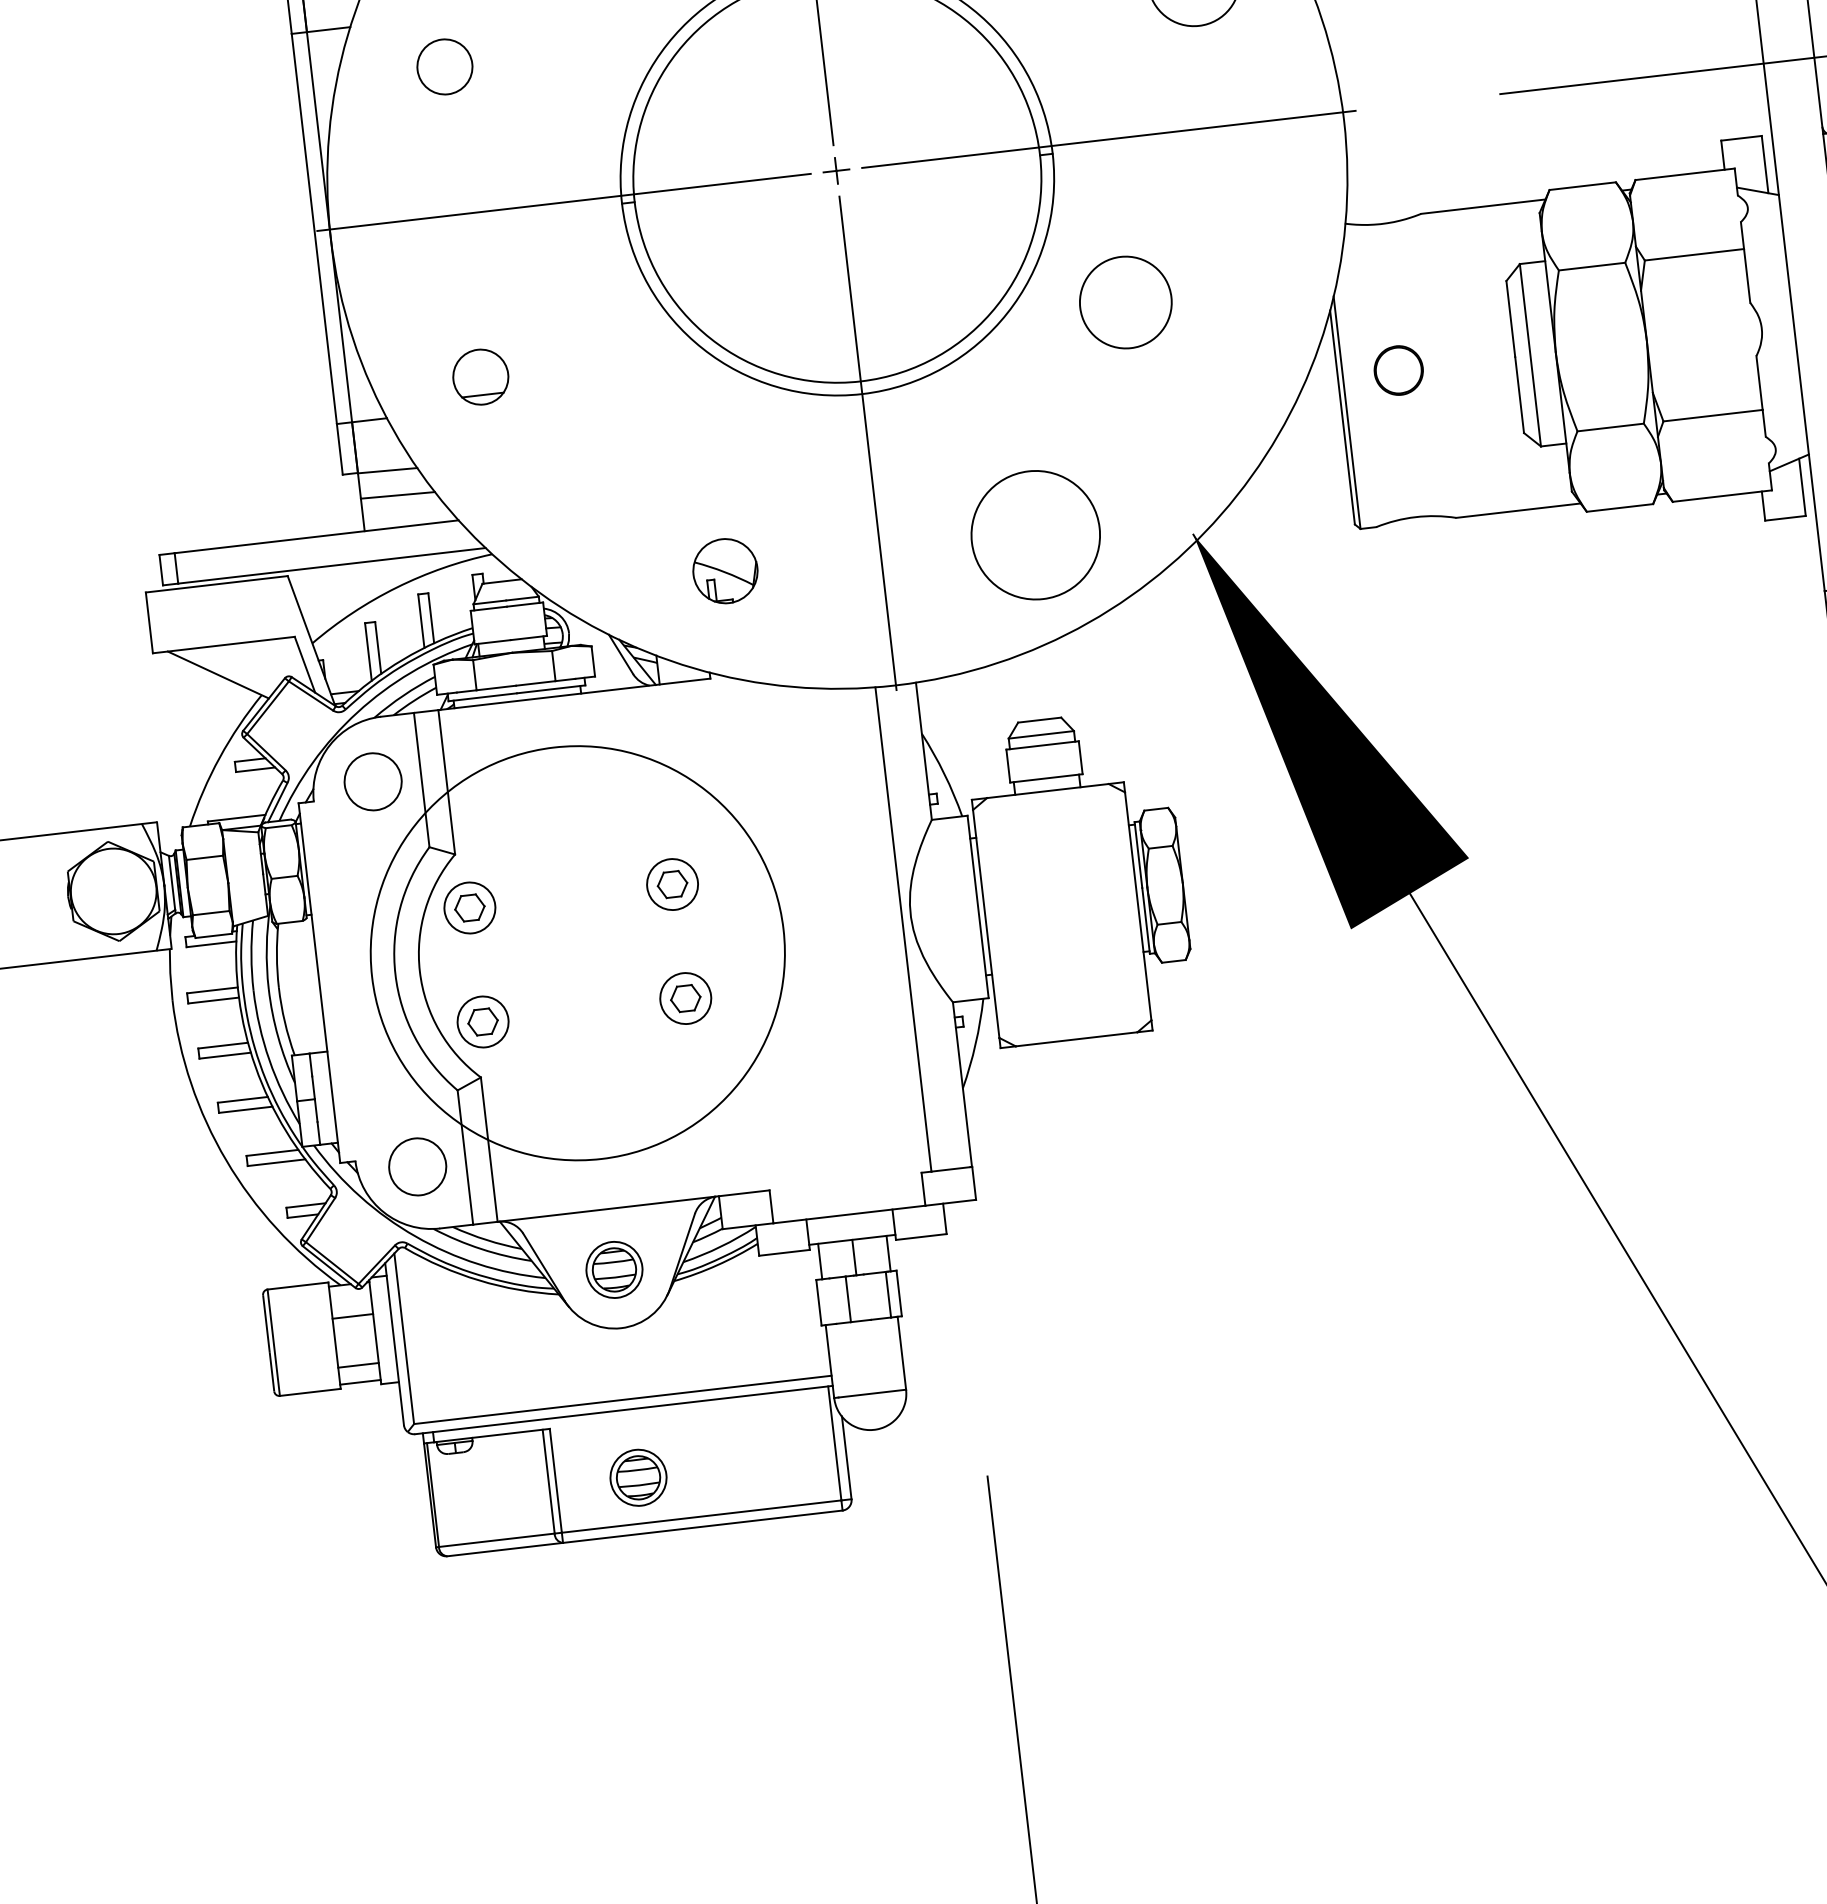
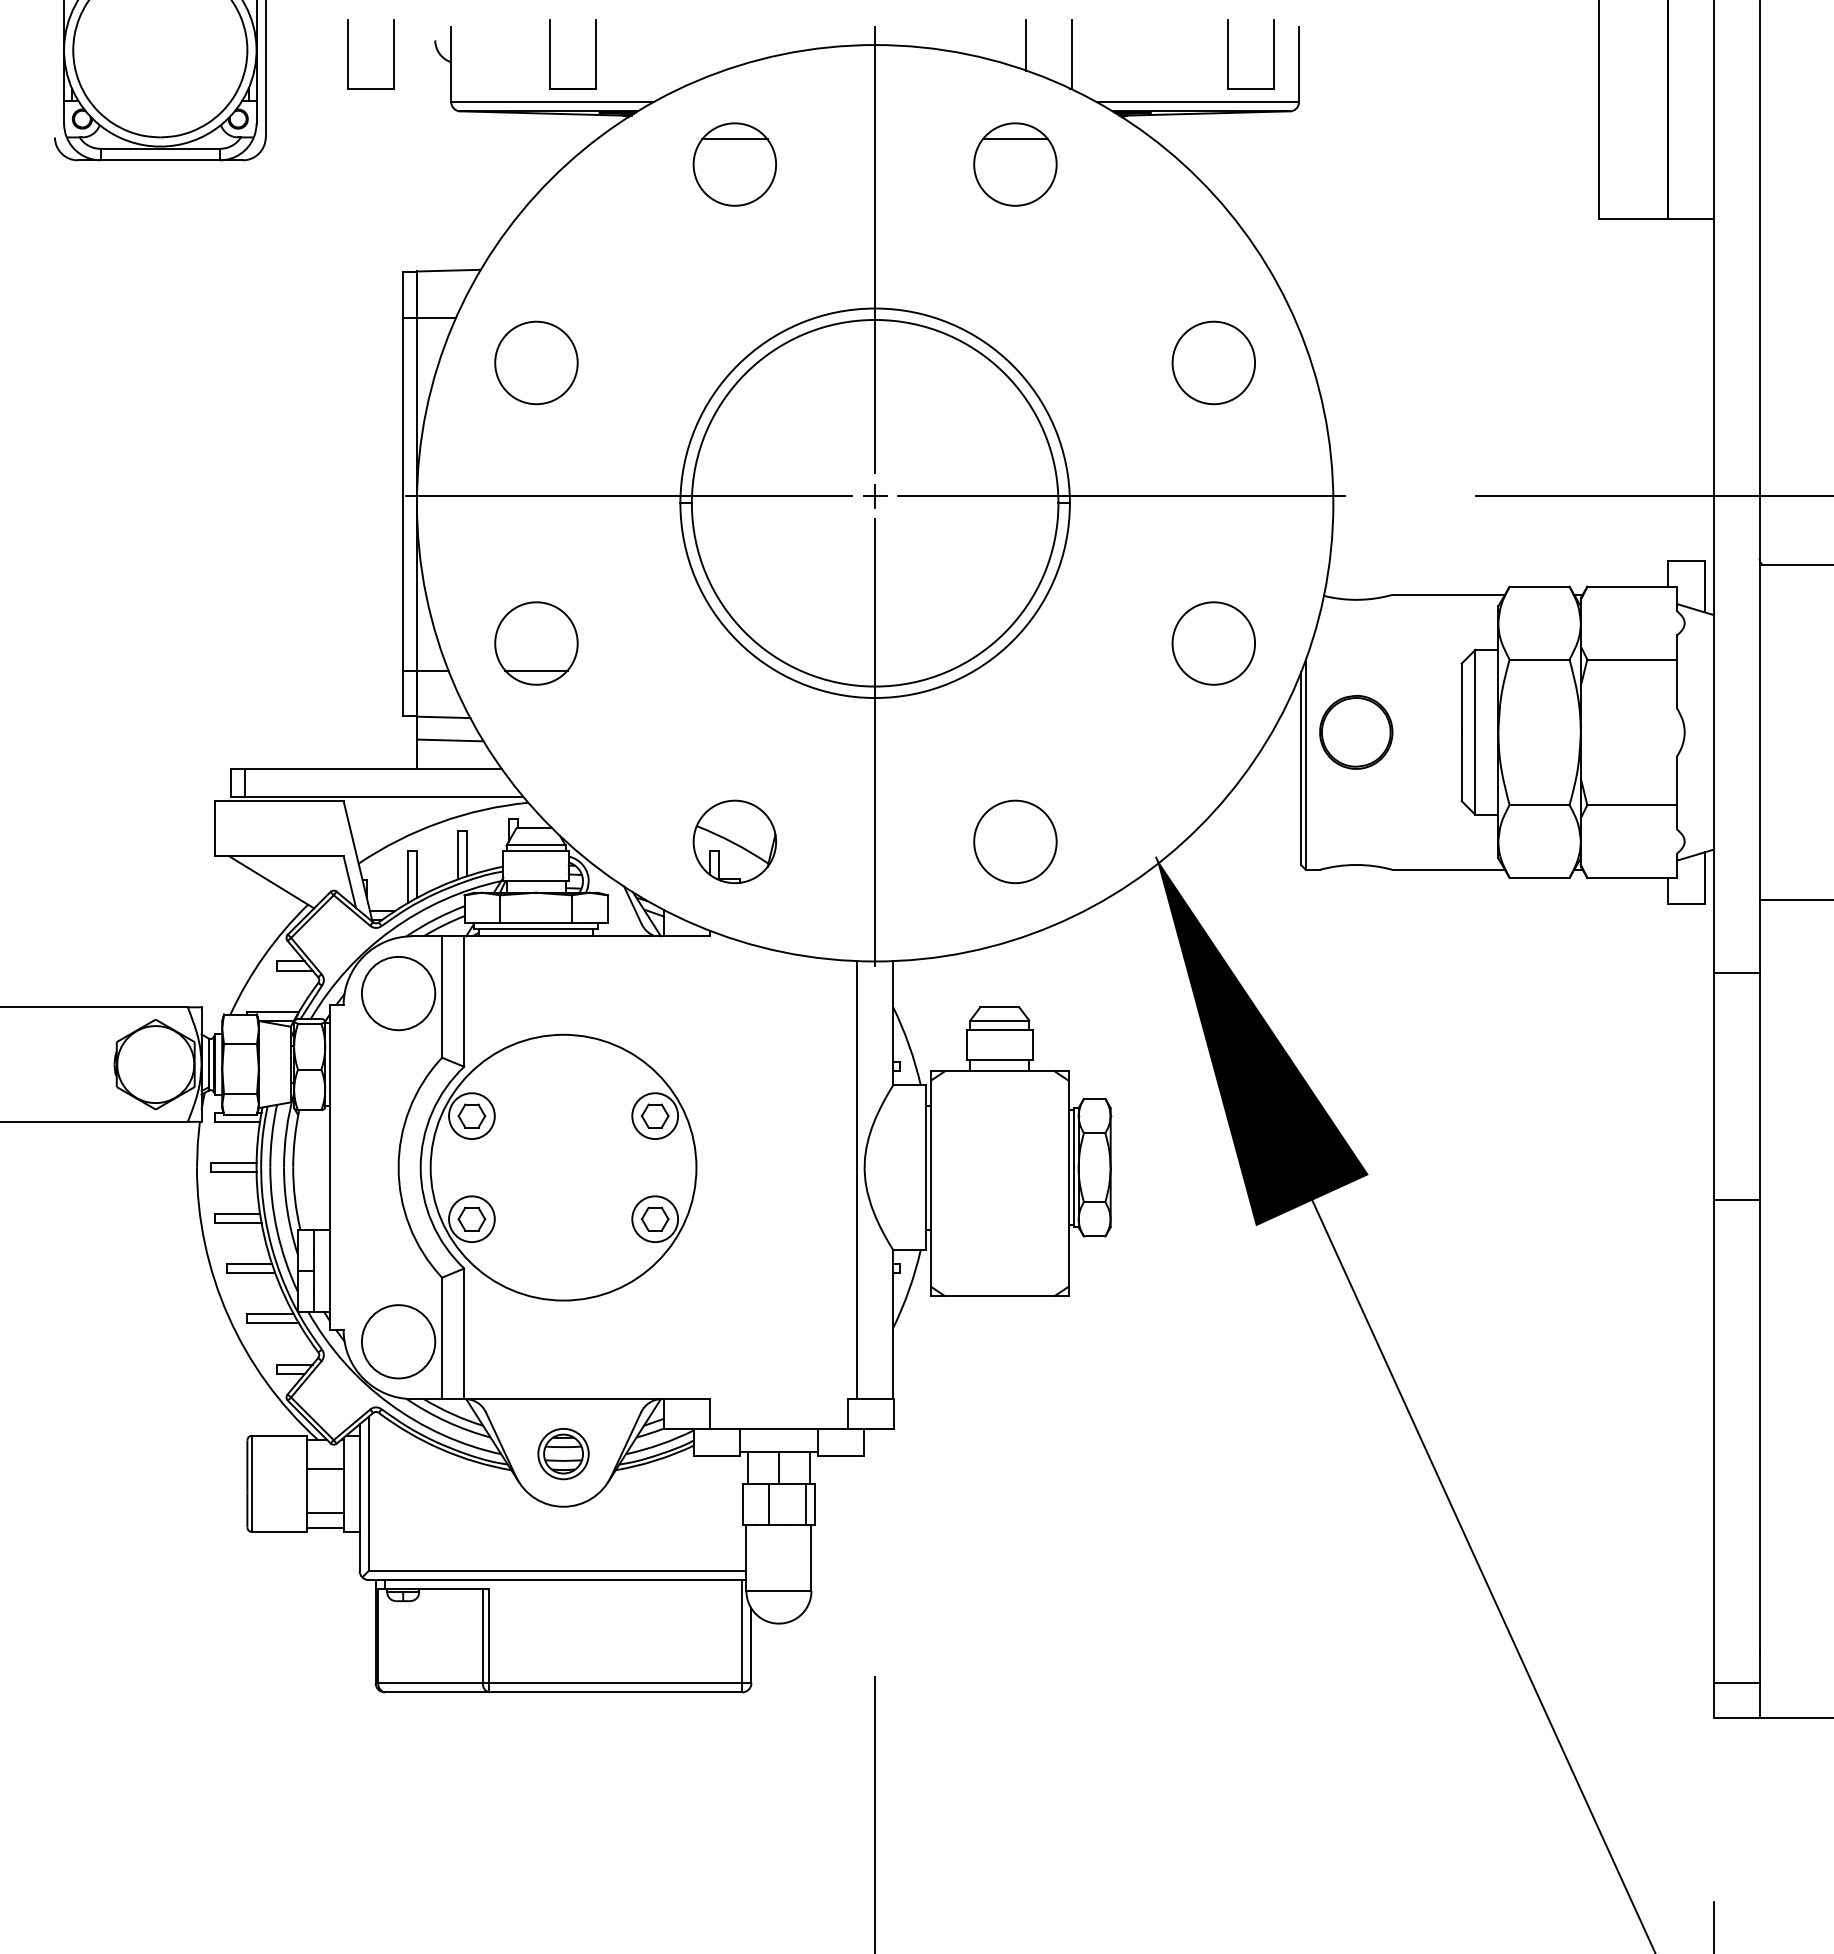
circle: (444, 66) -> (536, 362), size x1.67
circle: (1125, 302) -> (1213, 643), moved
part: (1398, 370) -> (1356, 732), size x1.67
part: (480, 377) -> (536, 643), size x1.67
circle: (1035, 534) -> (1015, 841), size x0.71
part: (725, 570) -> (734, 841), size x1.43
circle: (373, 781) -> (398, 993), size x1.43
circle: (577, 953) -> (563, 1167), size x0.71
circle: (417, 1166) -> (398, 1341), size x1.43
part: (638, 1478) -> (563, 1642), removed

